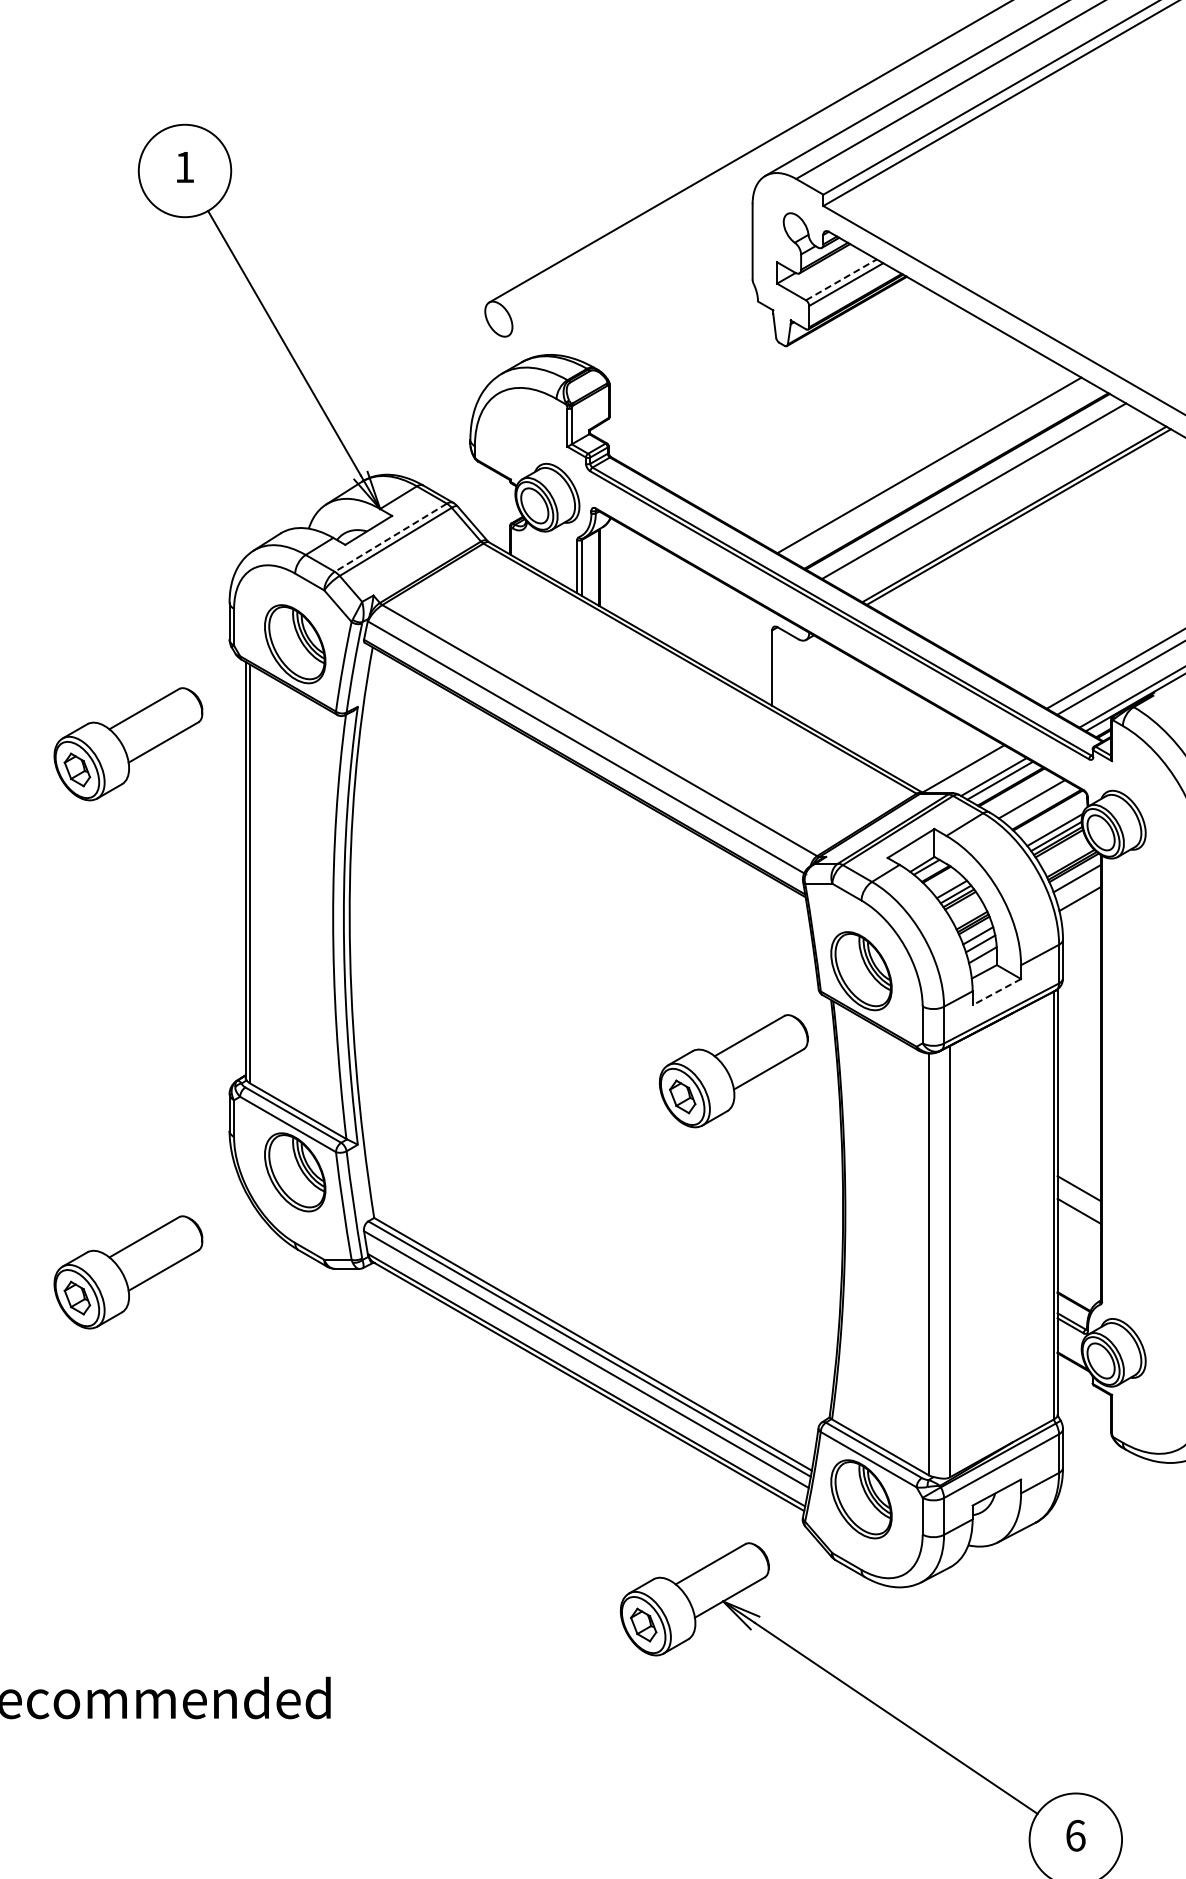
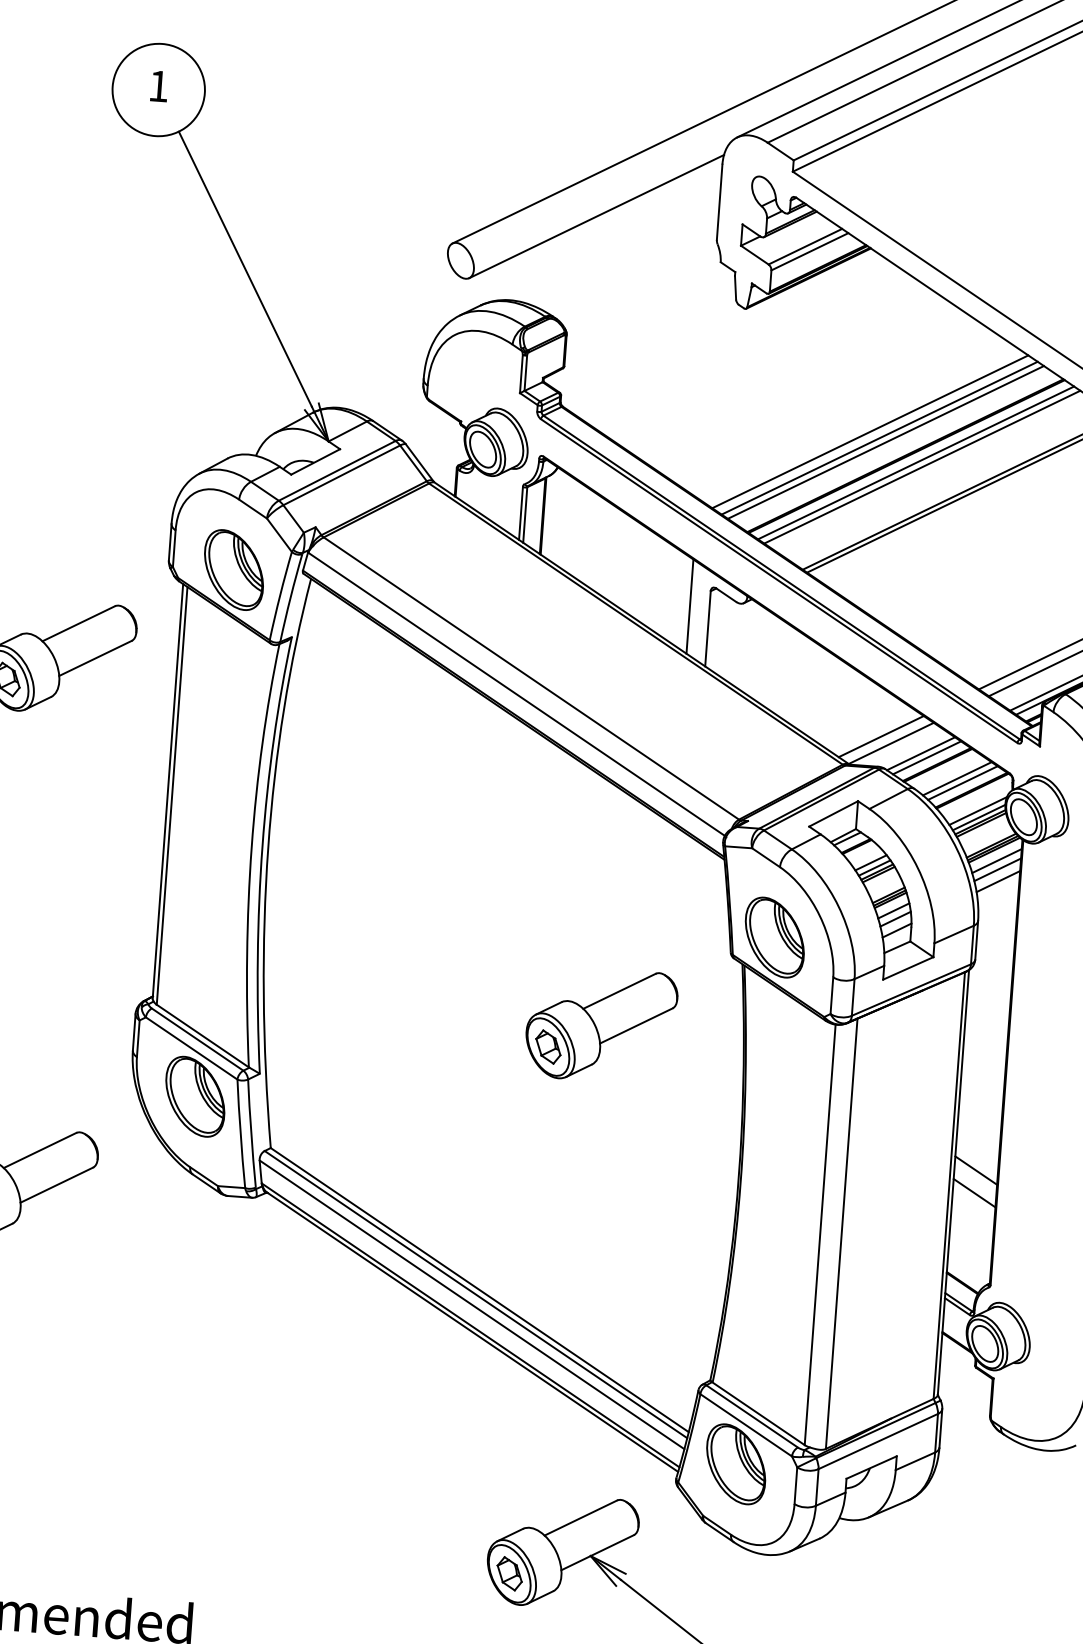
line: (630, 264) -> (596, 215), added
line: (841, 279) -> (805, 246), dashed -> solid
line: (919, 459) -> (870, 431), added
line: (936, 468) -> (886, 441), added
line: (967, 487) -> (915, 463), added
line: (390, 537) -> (336, 470), dashed -> solid
line: (752, 647) -> (689, 606), added
line: (952, 762) -> (880, 736), added
line: (1037, 802) -> (962, 782), added
line: (1078, 887) -> (997, 870), added
line: (996, 992) -> (907, 968), dashed -> solid
part: (733, 1071) -> (600, 1025), moved

